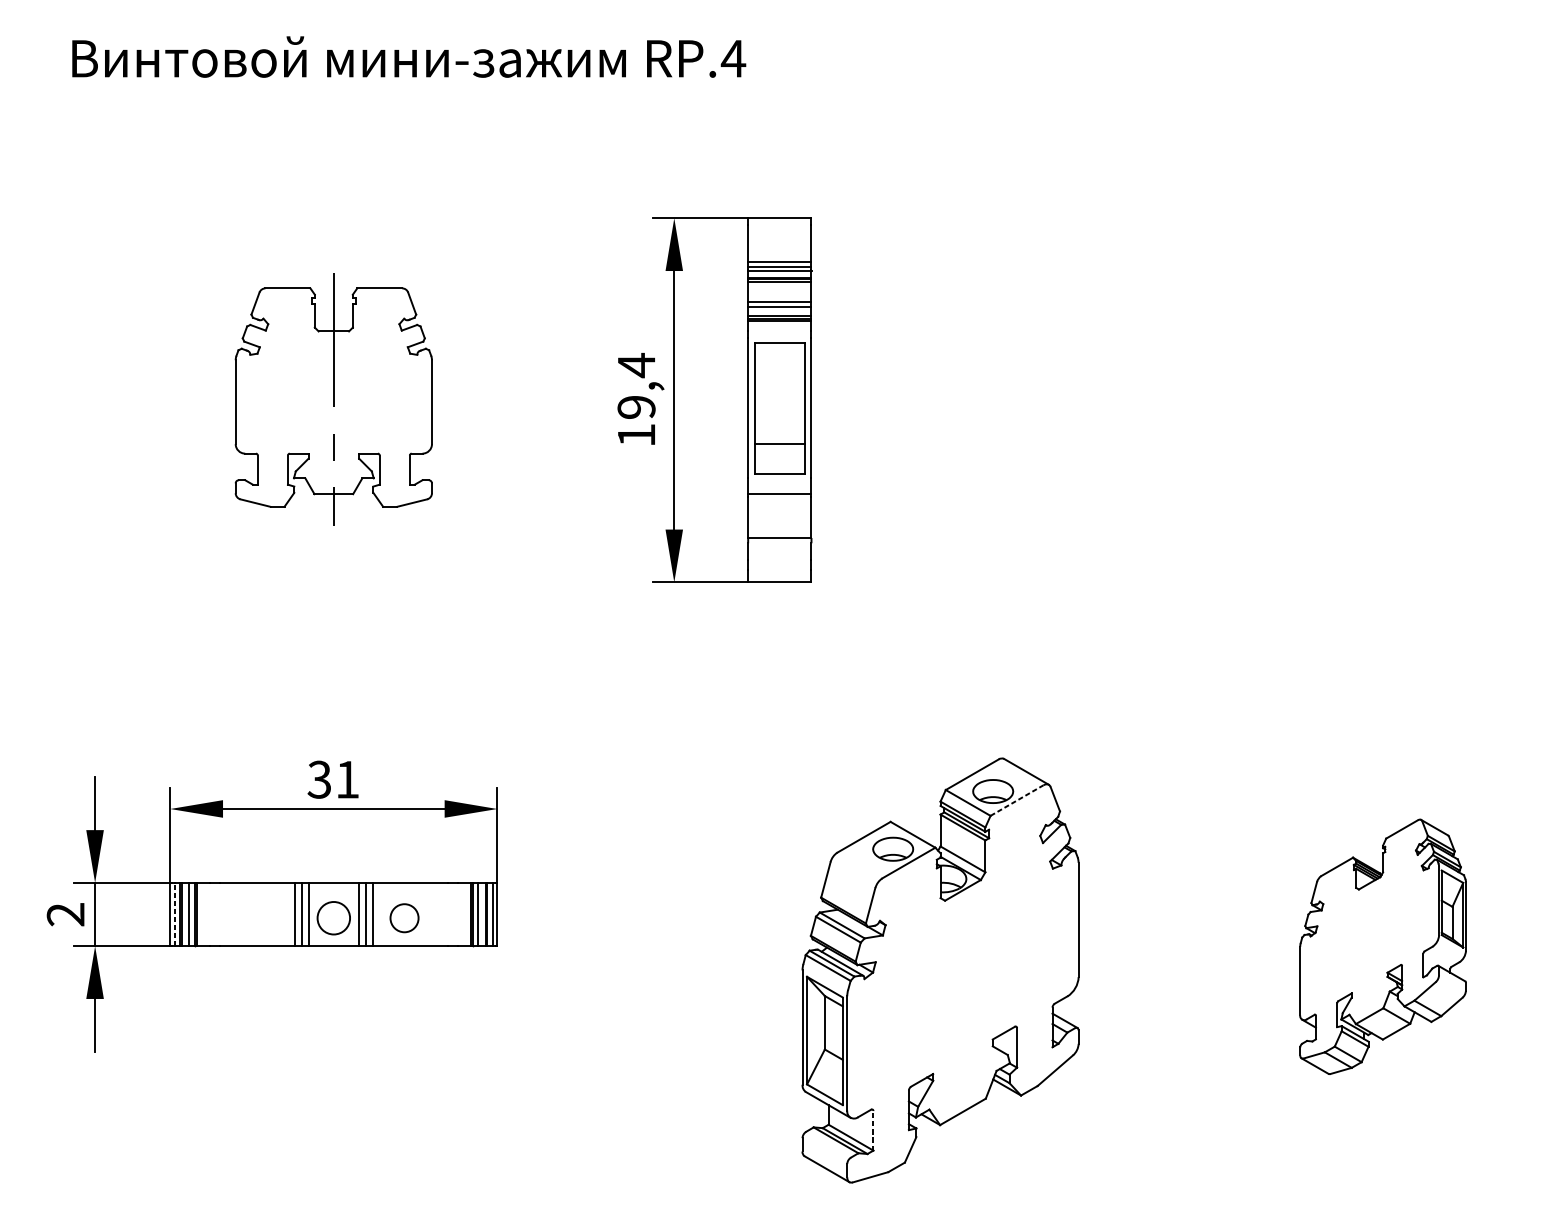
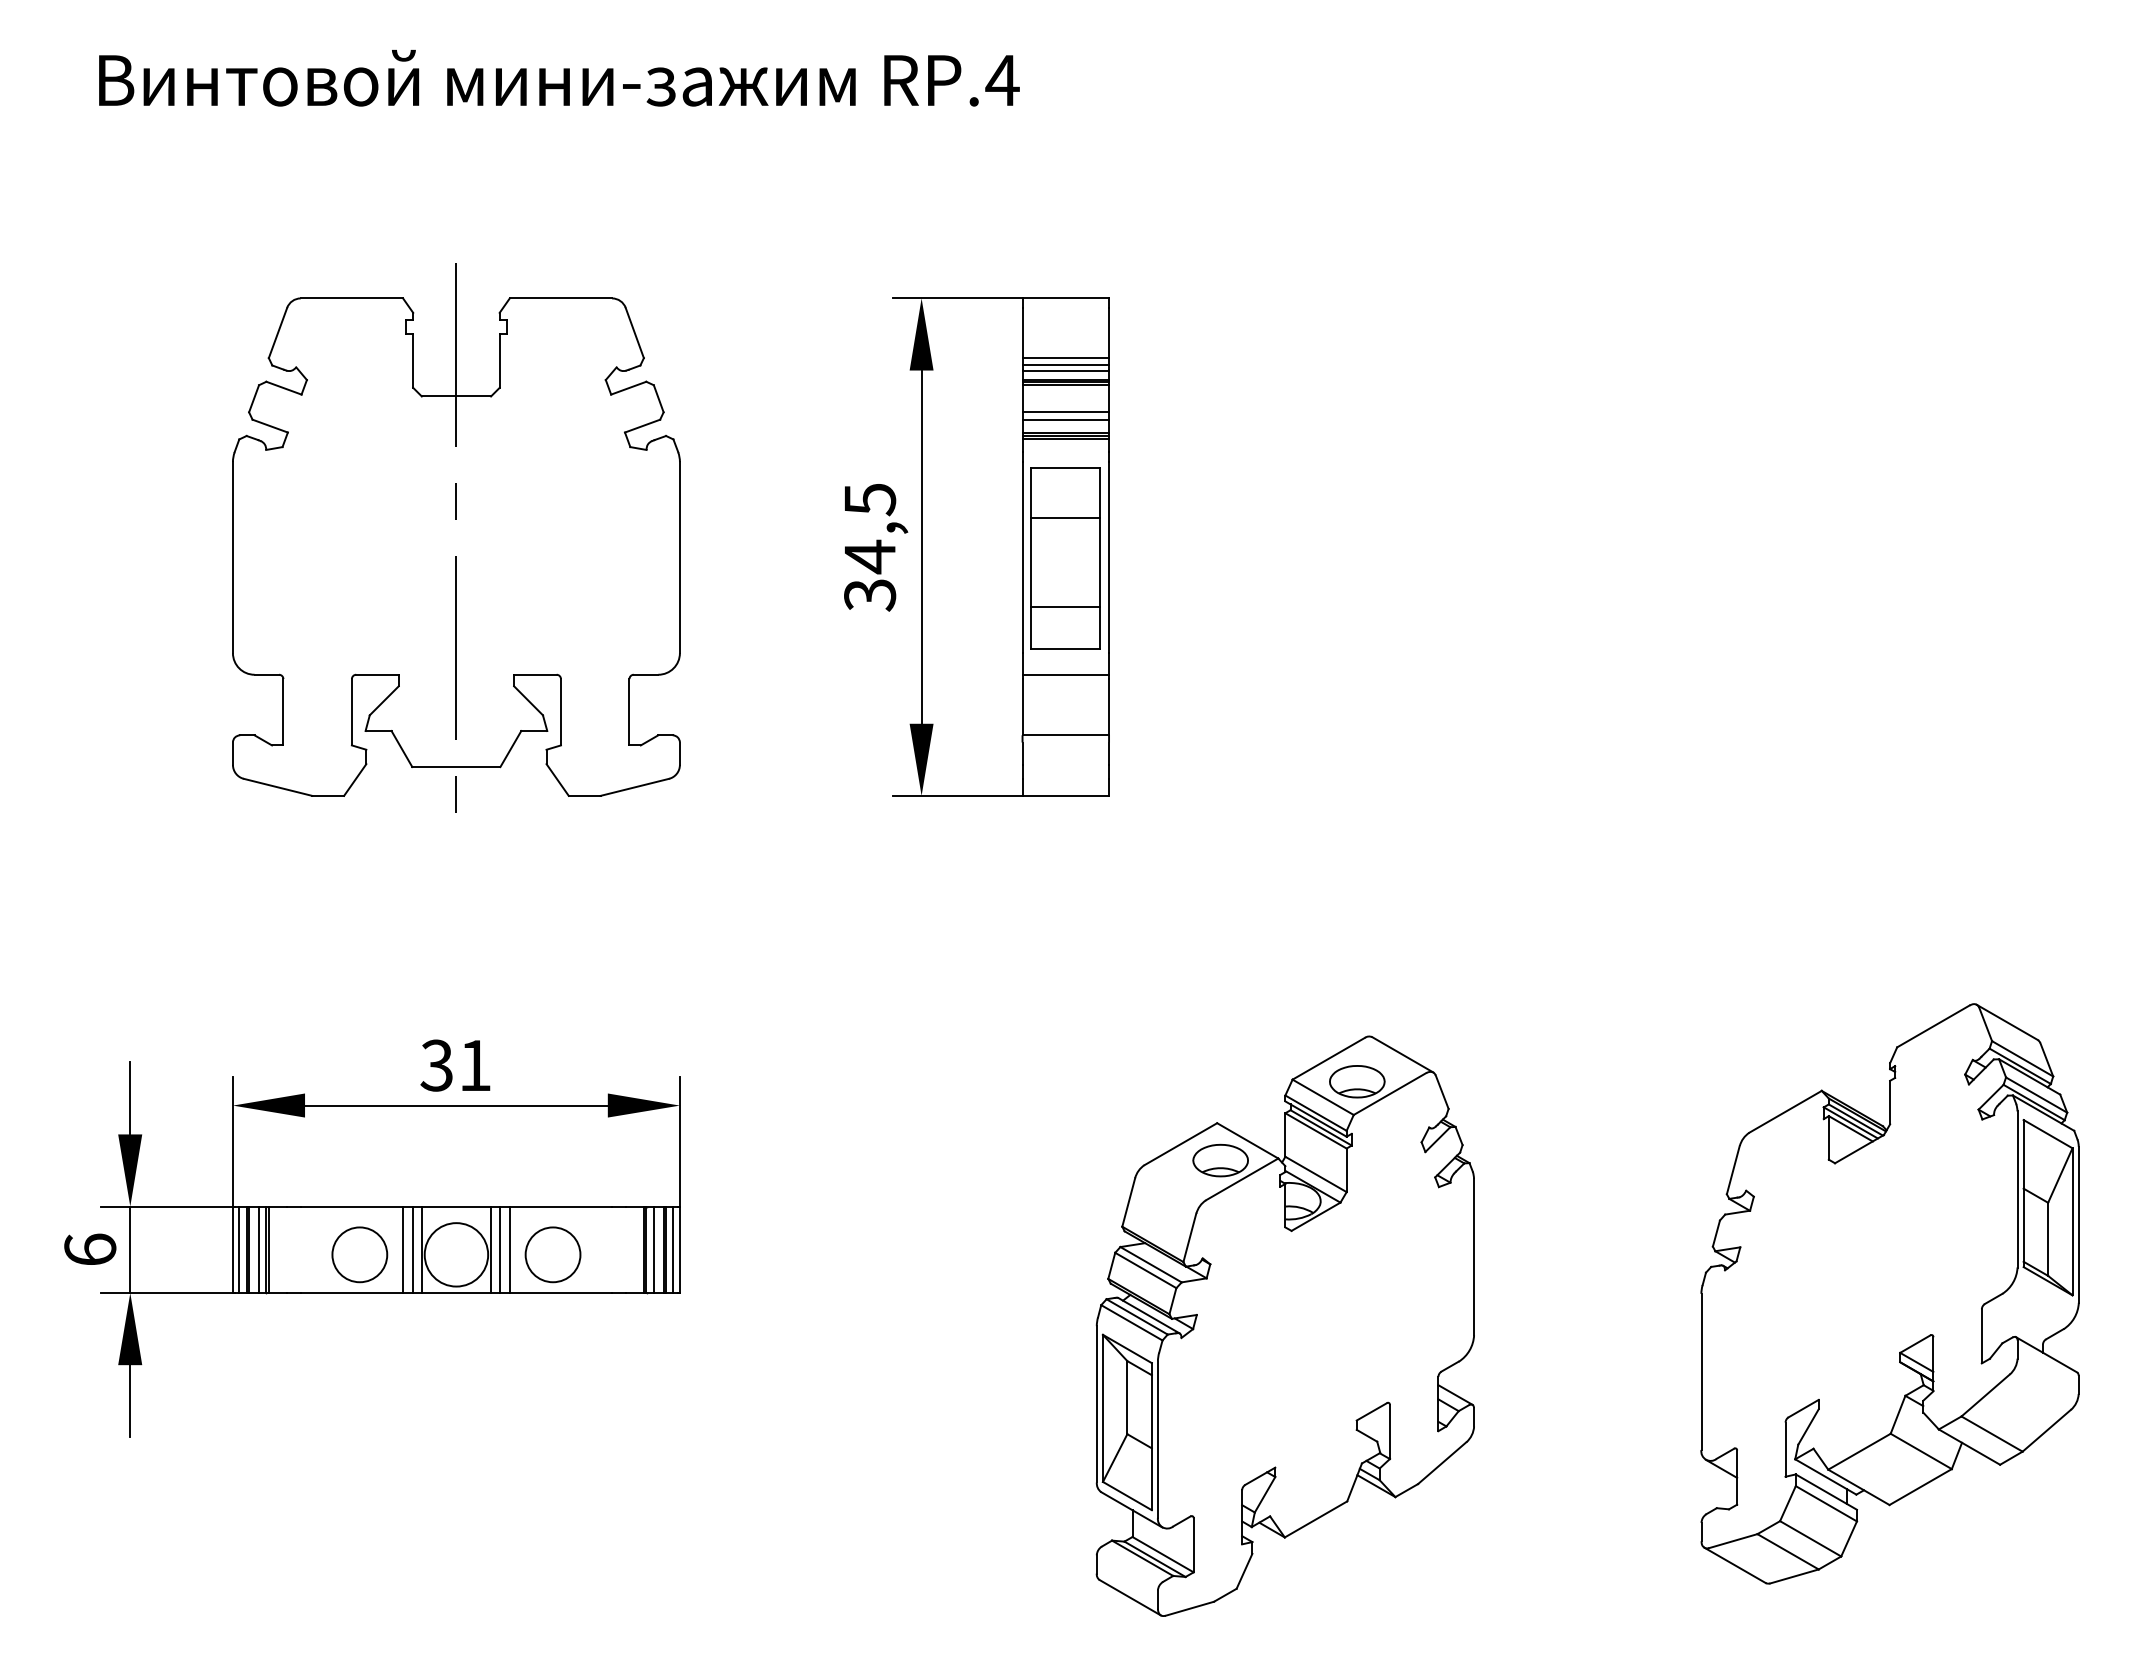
line: (779, 378) -> (1065, 517), added
part: (333, 393) -> (456, 537), size x1.67
text: (636, 399) -> (870, 546), 19,4 -> 34,5
line: (1016, 800) -> (1389, 1094), dashed -> solid
text: (66, 914) -> (90, 1249), 2 -> 6
line: (175, 914) -> (239, 1249), dashed -> solid
circle: (262, 917) -> (359, 1254), added
circle: (333, 917) -> (456, 1254), size x1.43
circle: (404, 917) -> (552, 1254), size x1.43
part: (1382, 946) -> (1889, 1293), size x1.67
line: (873, 1130) -> (1193, 1544), dashed -> solid

